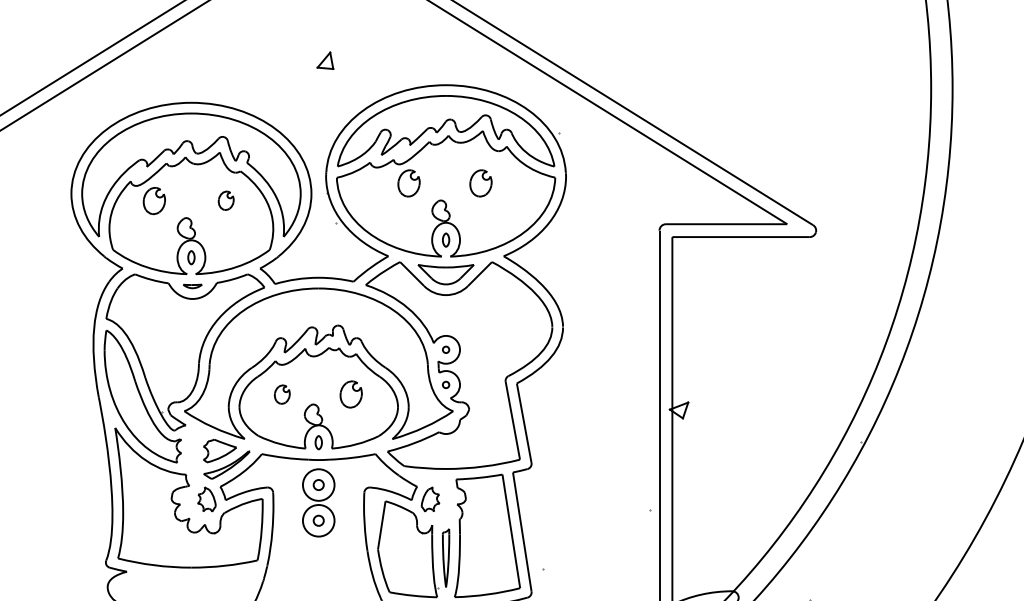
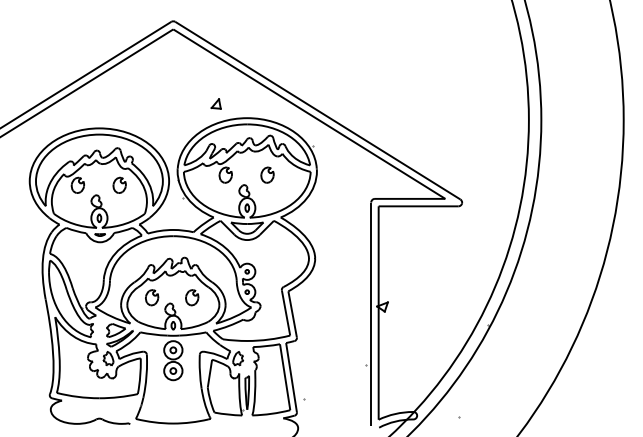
part: (324, 59) -> (215, 103), moved
part: (225, 199) -> (119, 184), size x1.43
part: (282, 394) -> (152, 297), size x1.43

